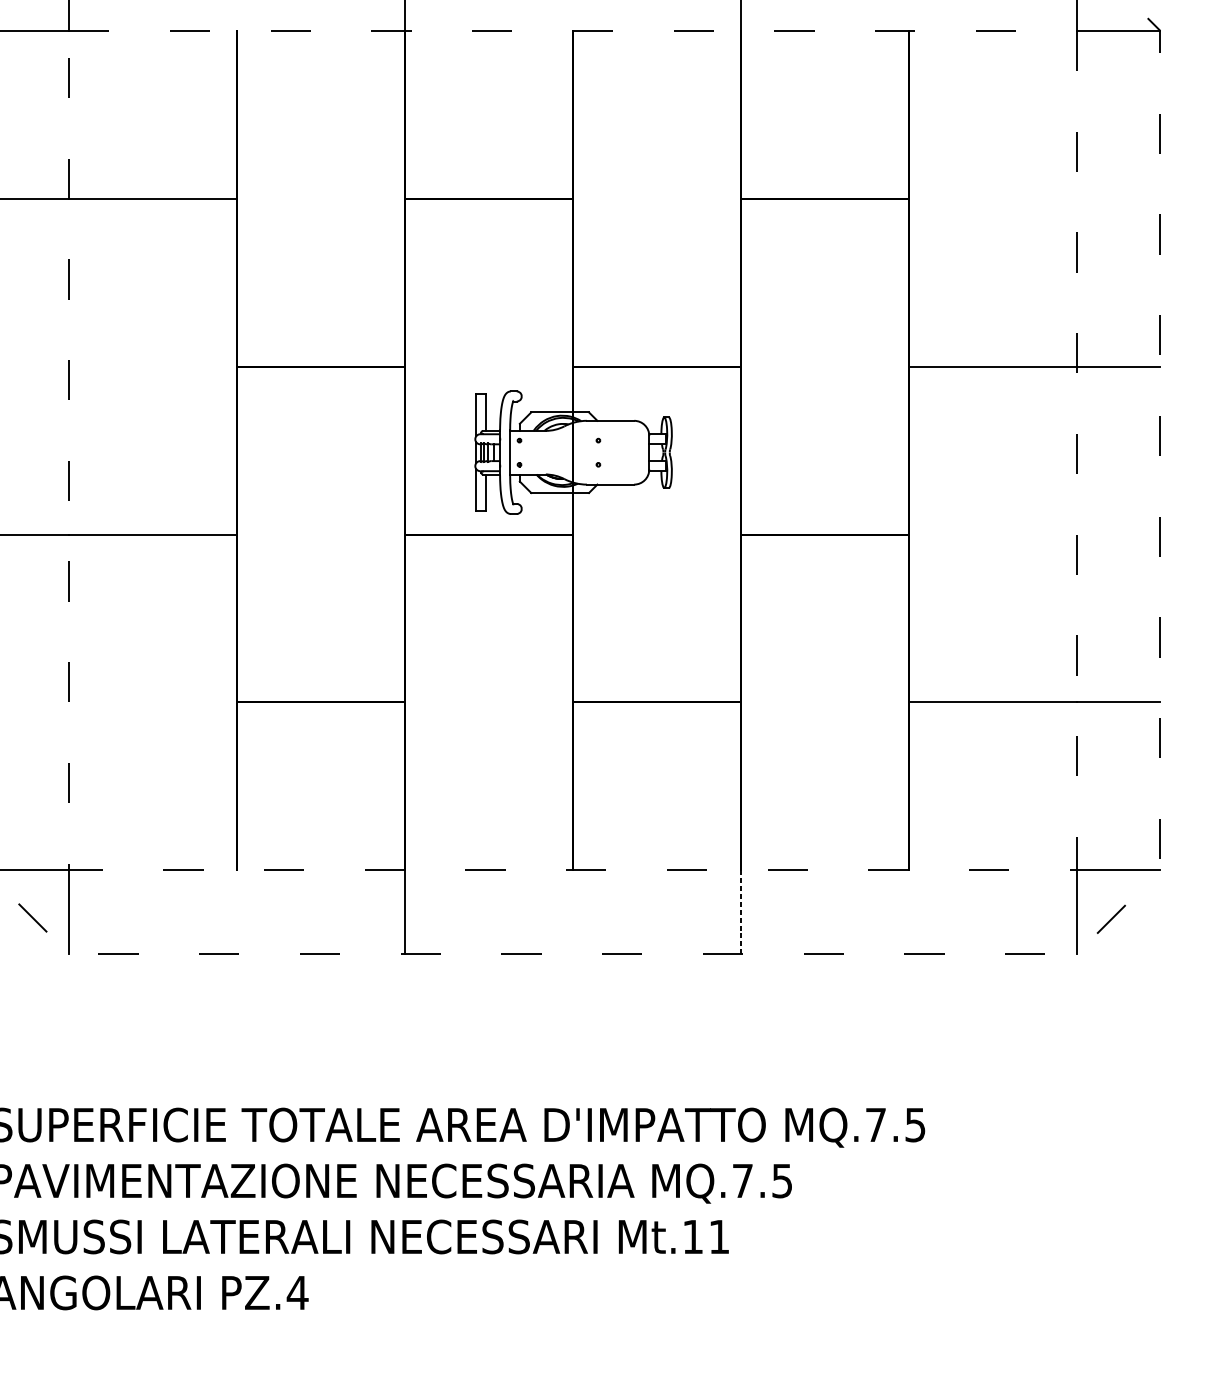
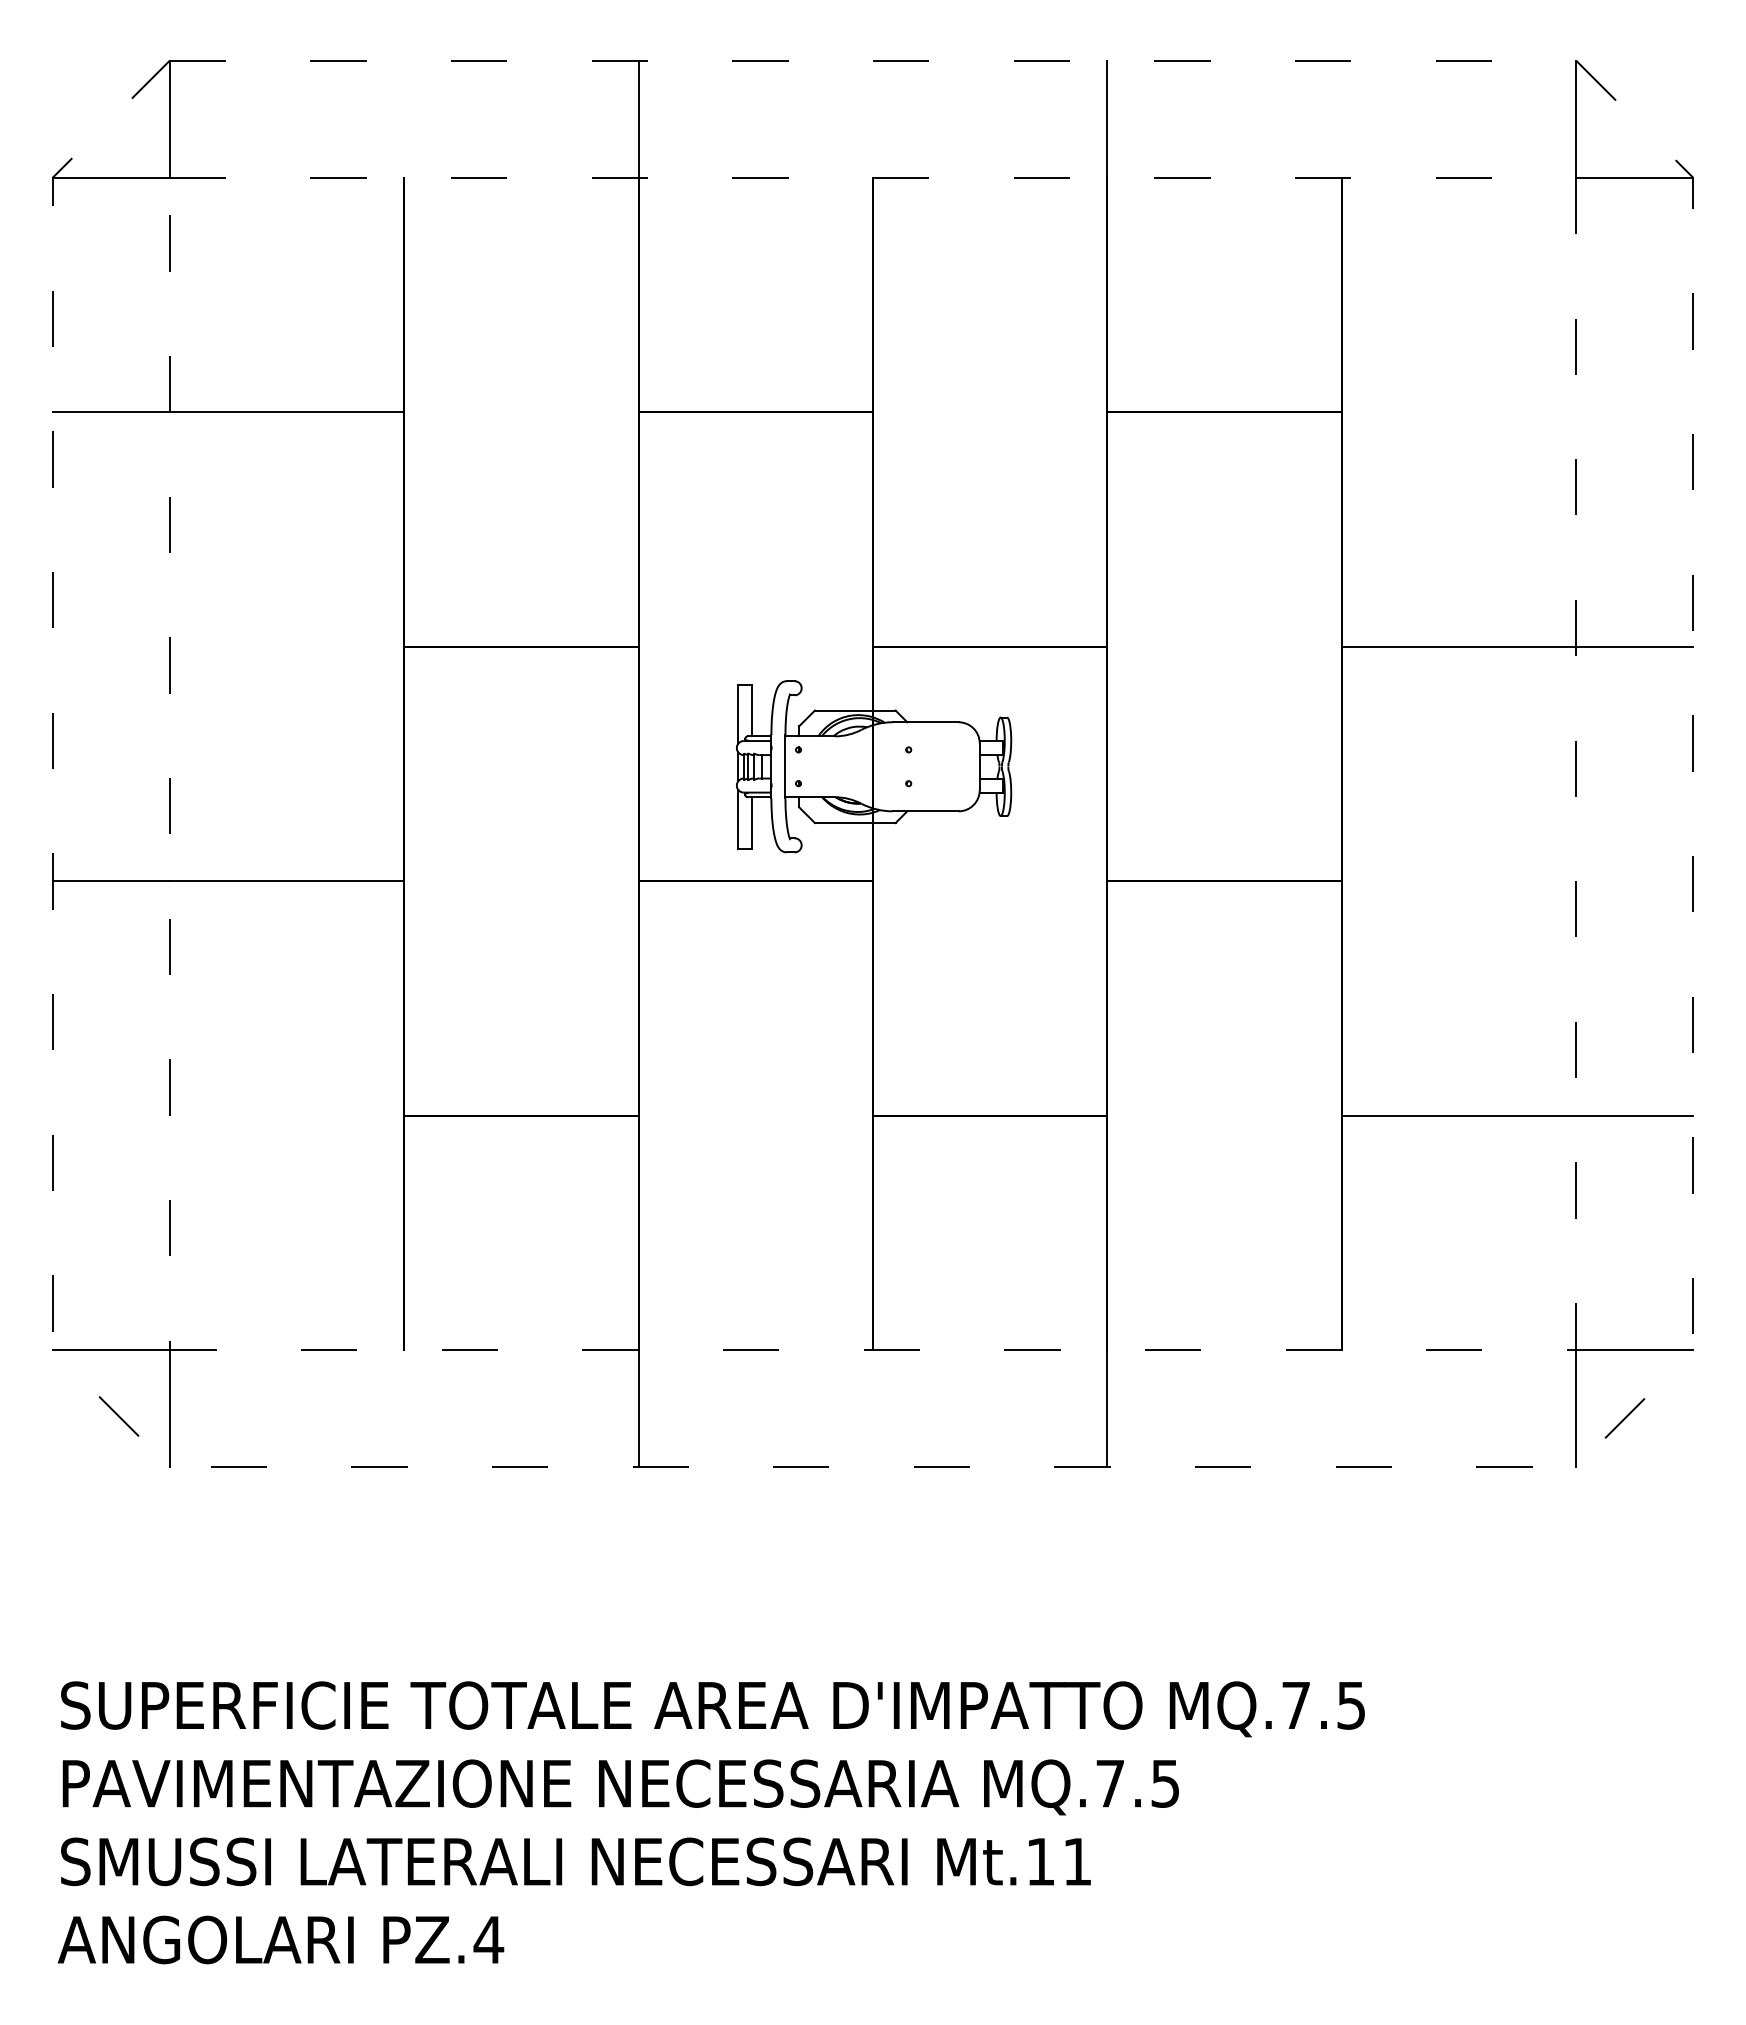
line: (740, 912) -> (1107, 1408), dashed -> solid

